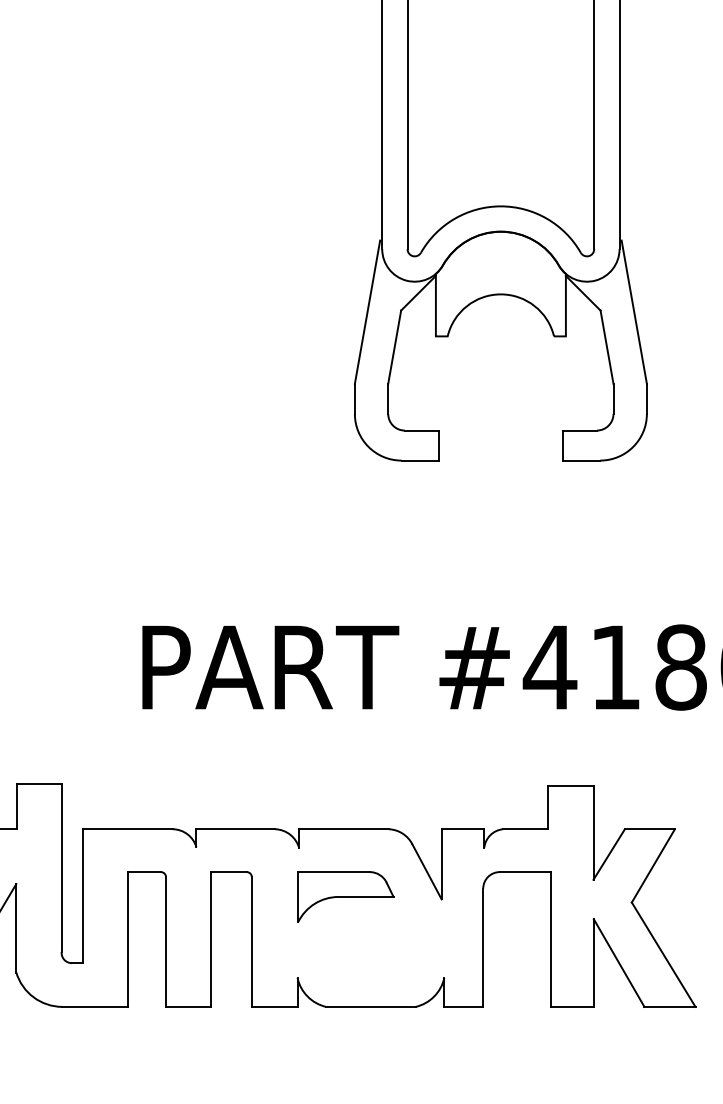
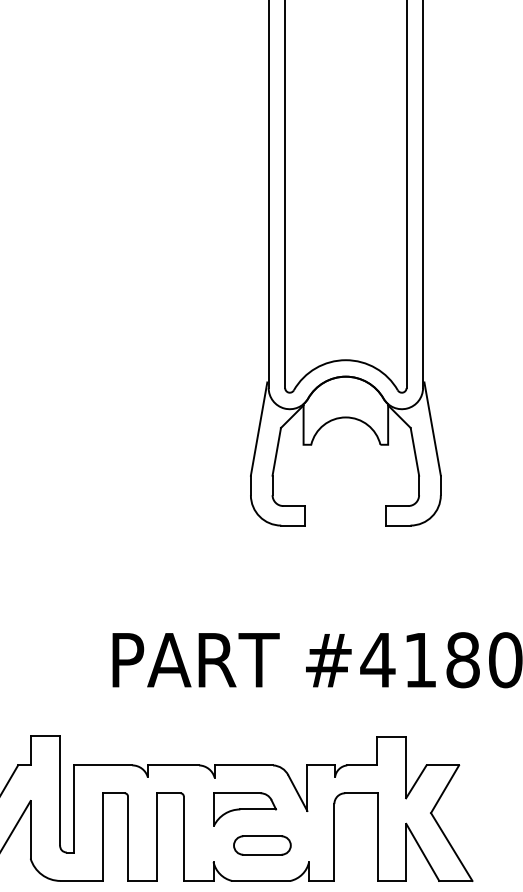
part: (372, 952) -> (262, 845), added

